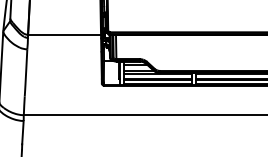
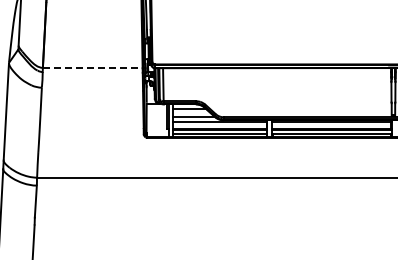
line: (64, 34) -> (92, 67), solid -> dashed

